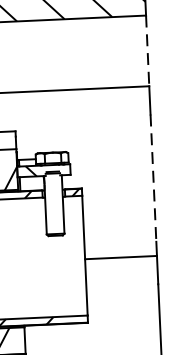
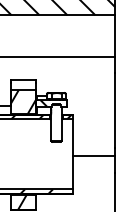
line: (148, 51) -> (115, 36), dashed -> solid
line: (153, 179) -> (115, 111), dashed -> solid

